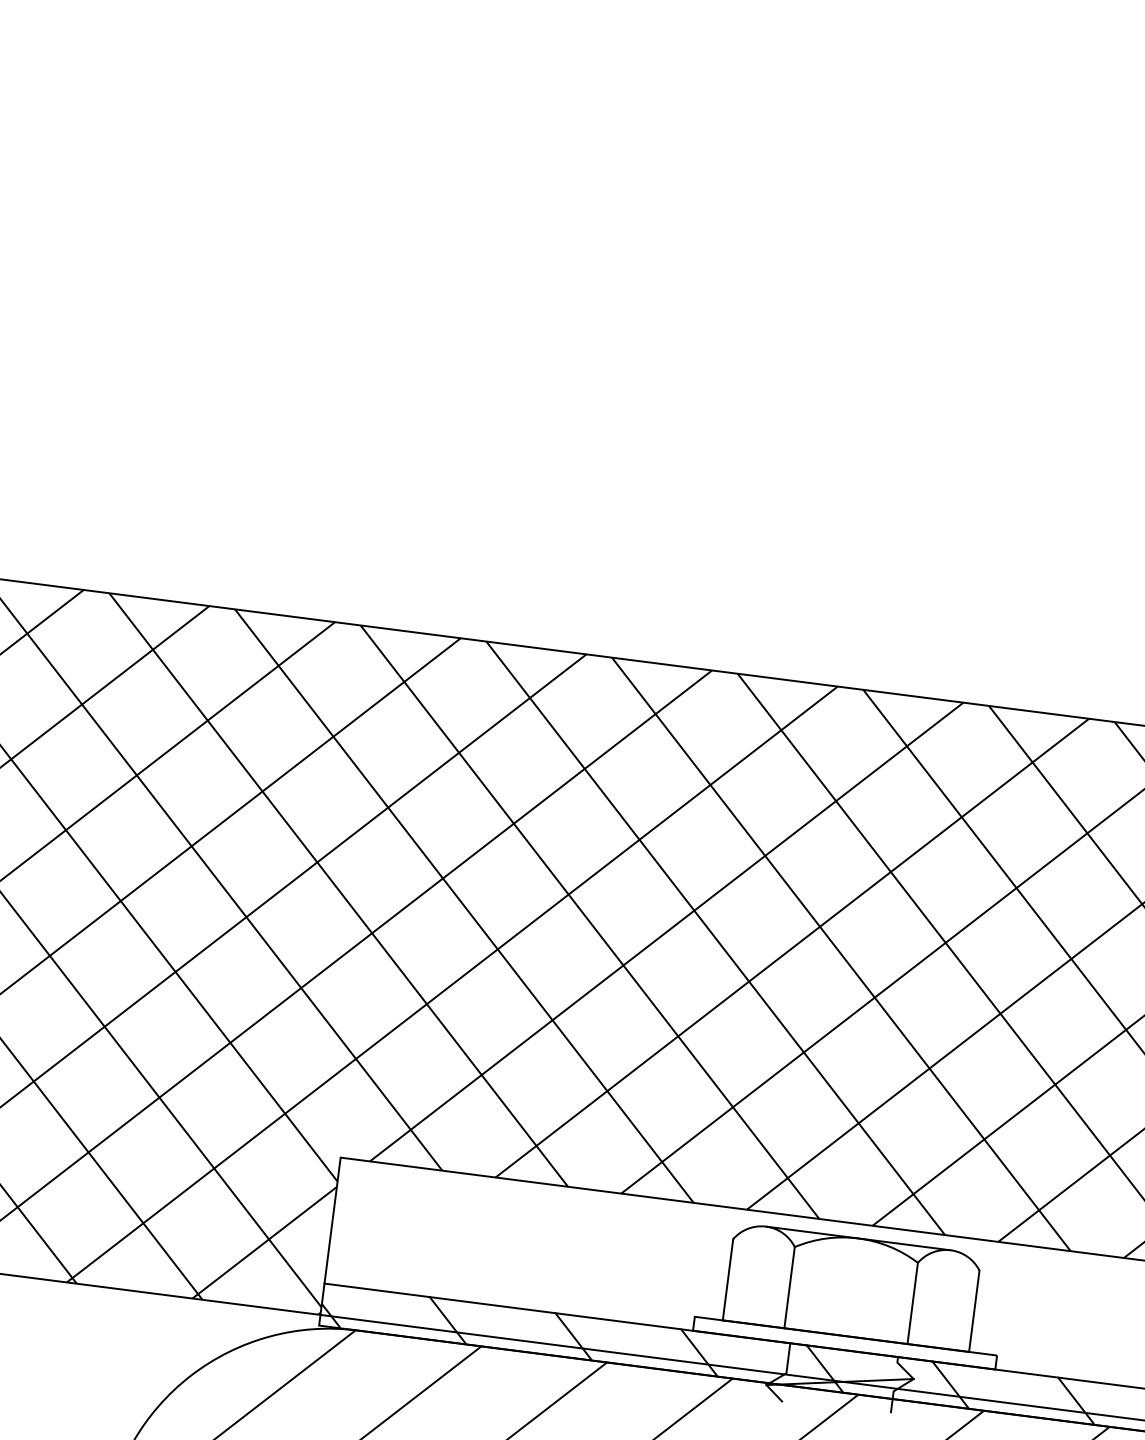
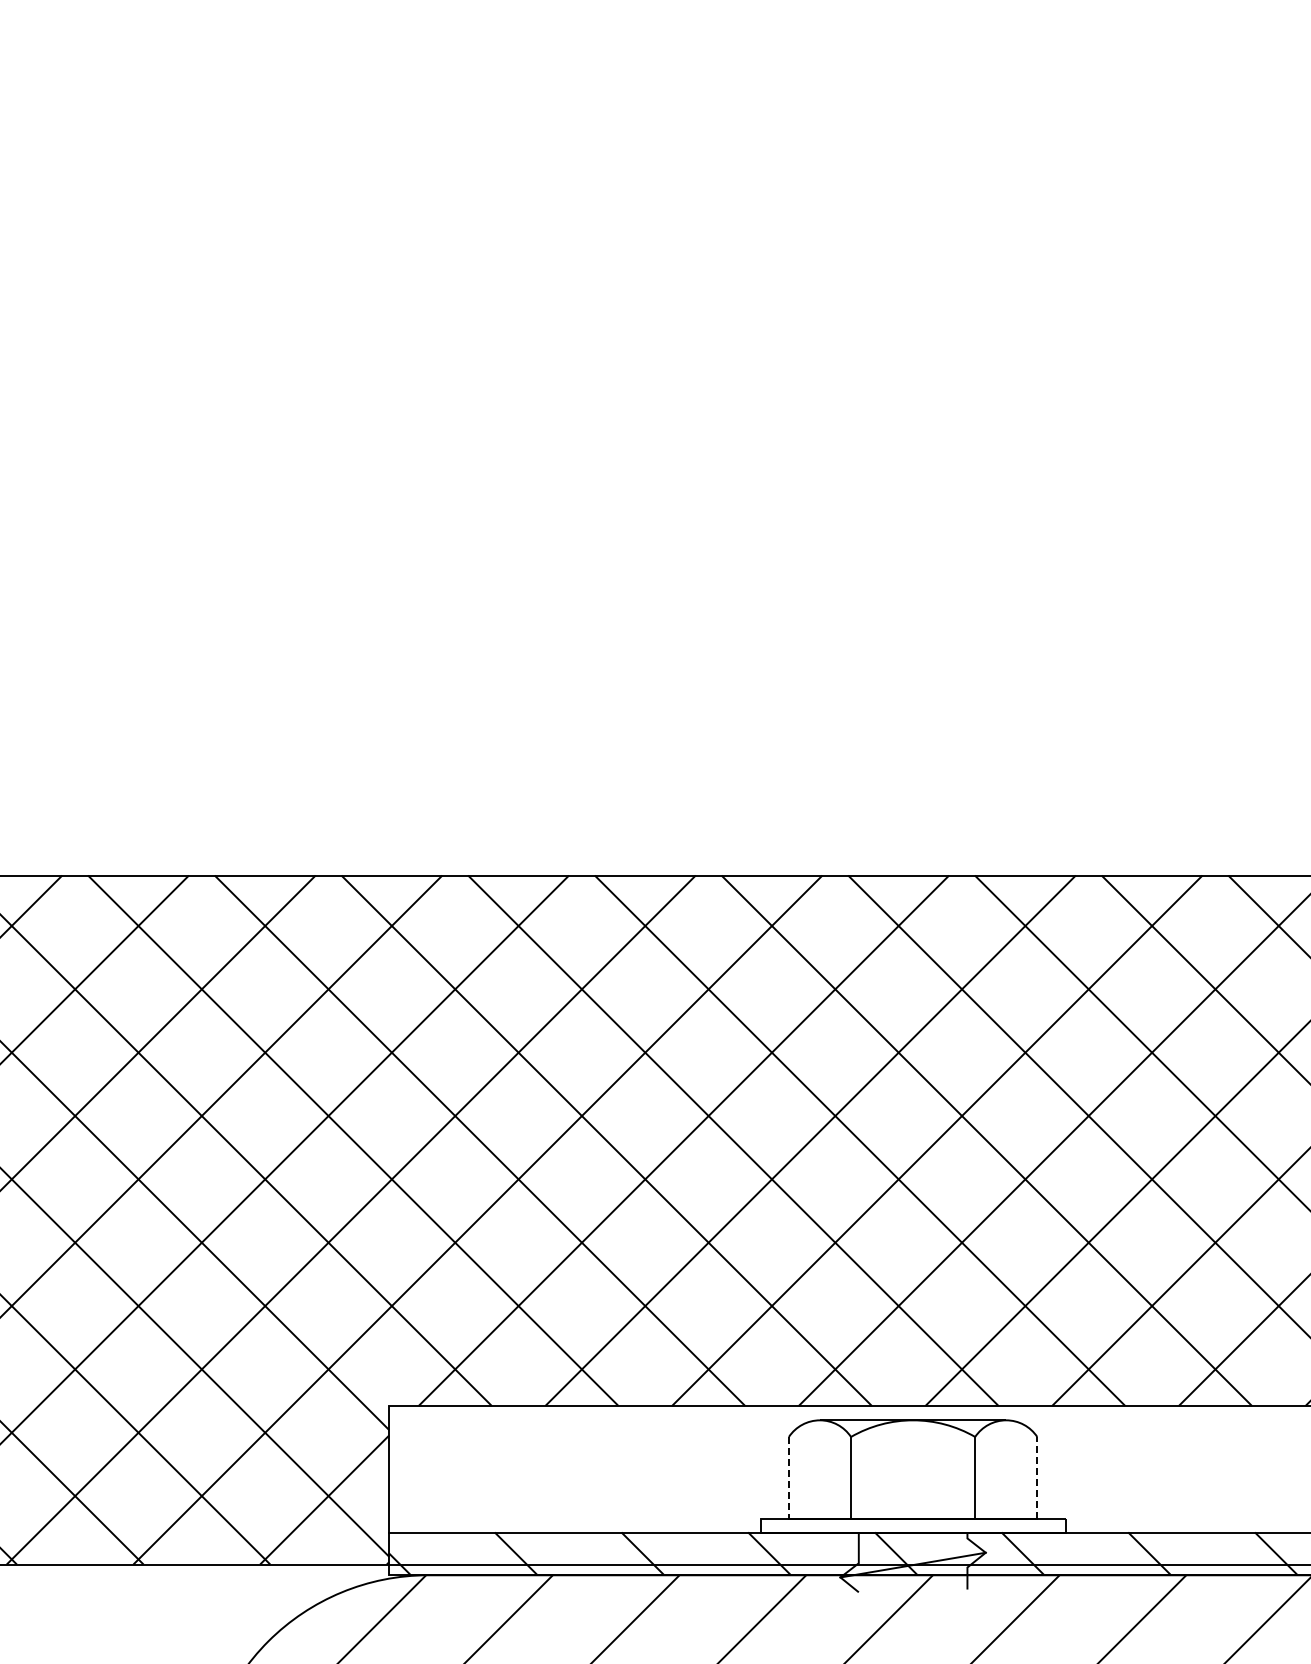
line: (727, 1279) -> (788, 1477), solid -> dashed
line: (974, 1310) -> (1037, 1477), solid -> dashed

